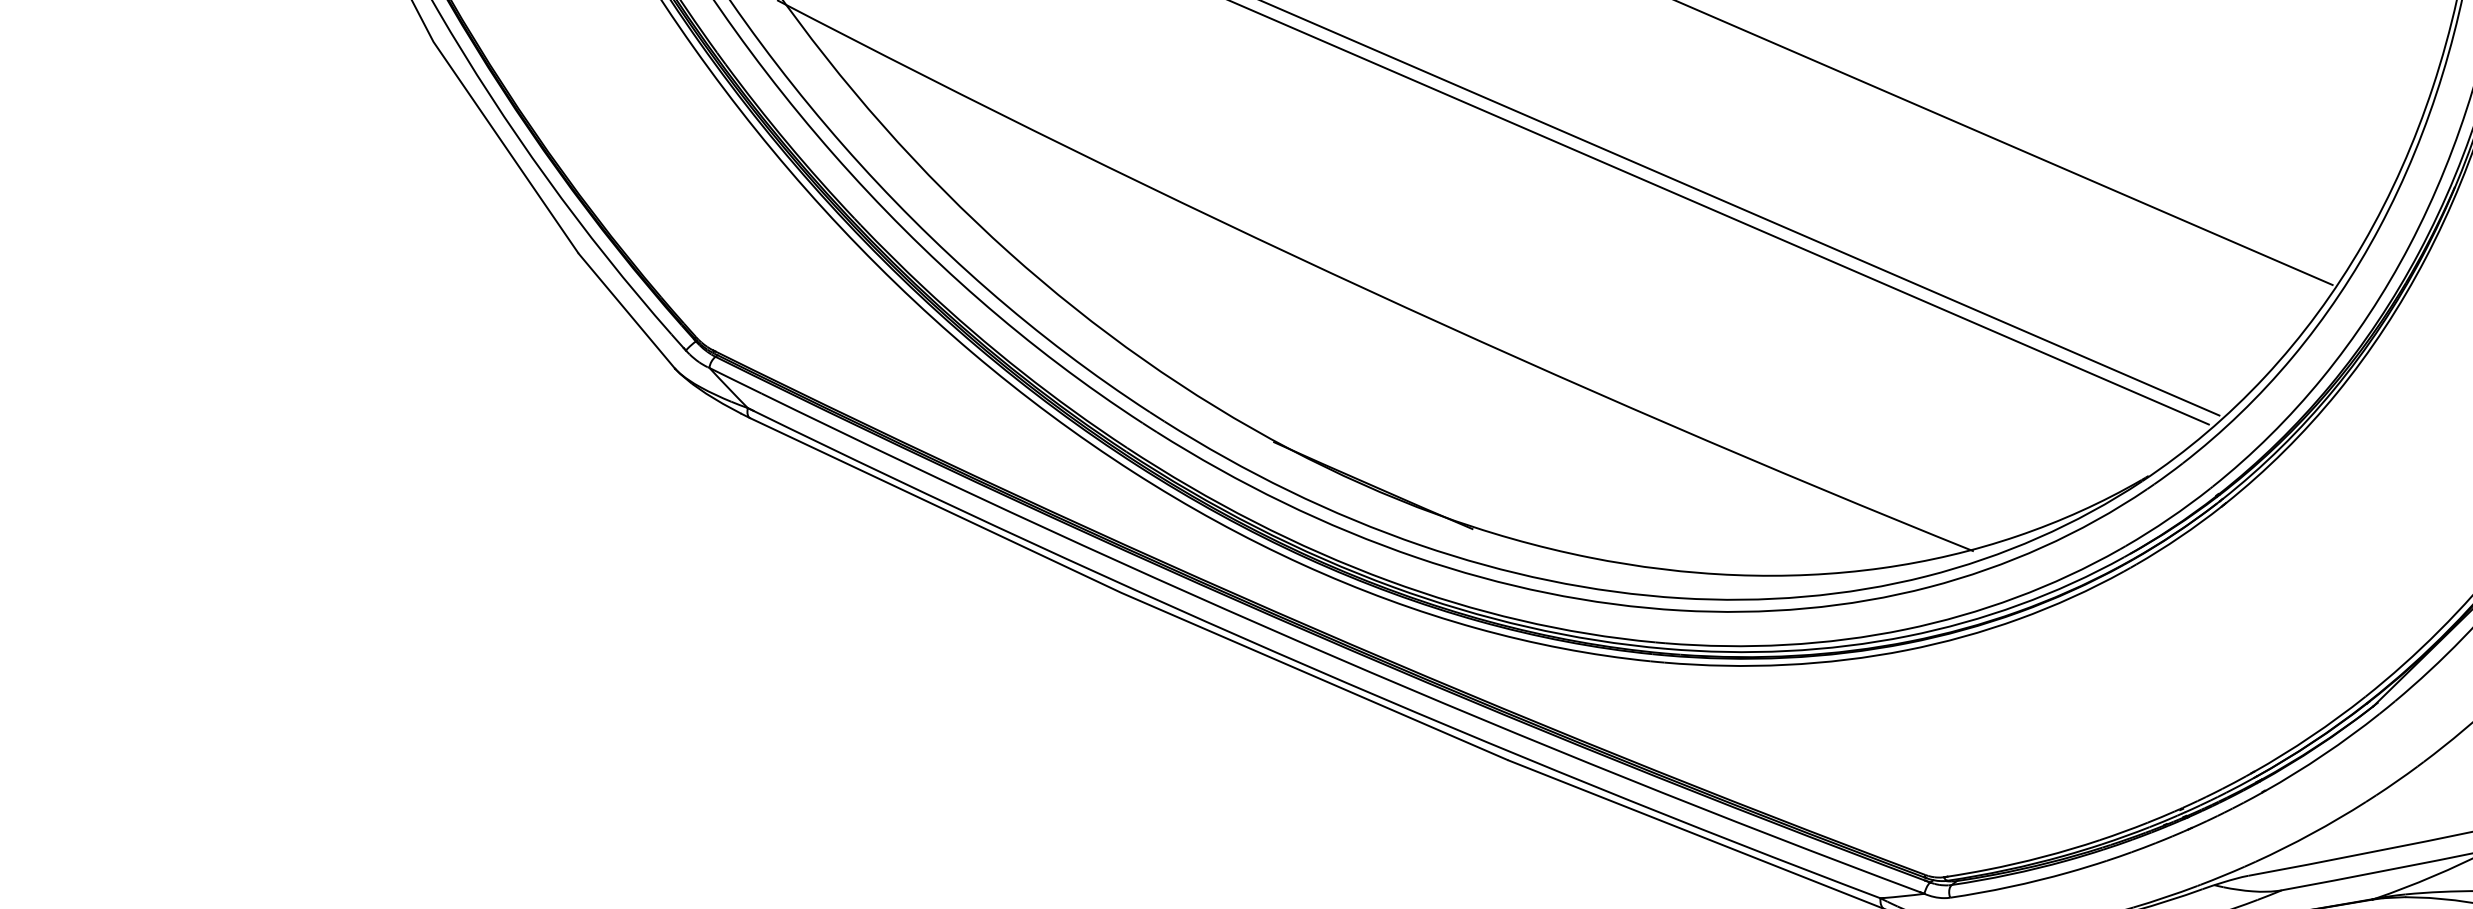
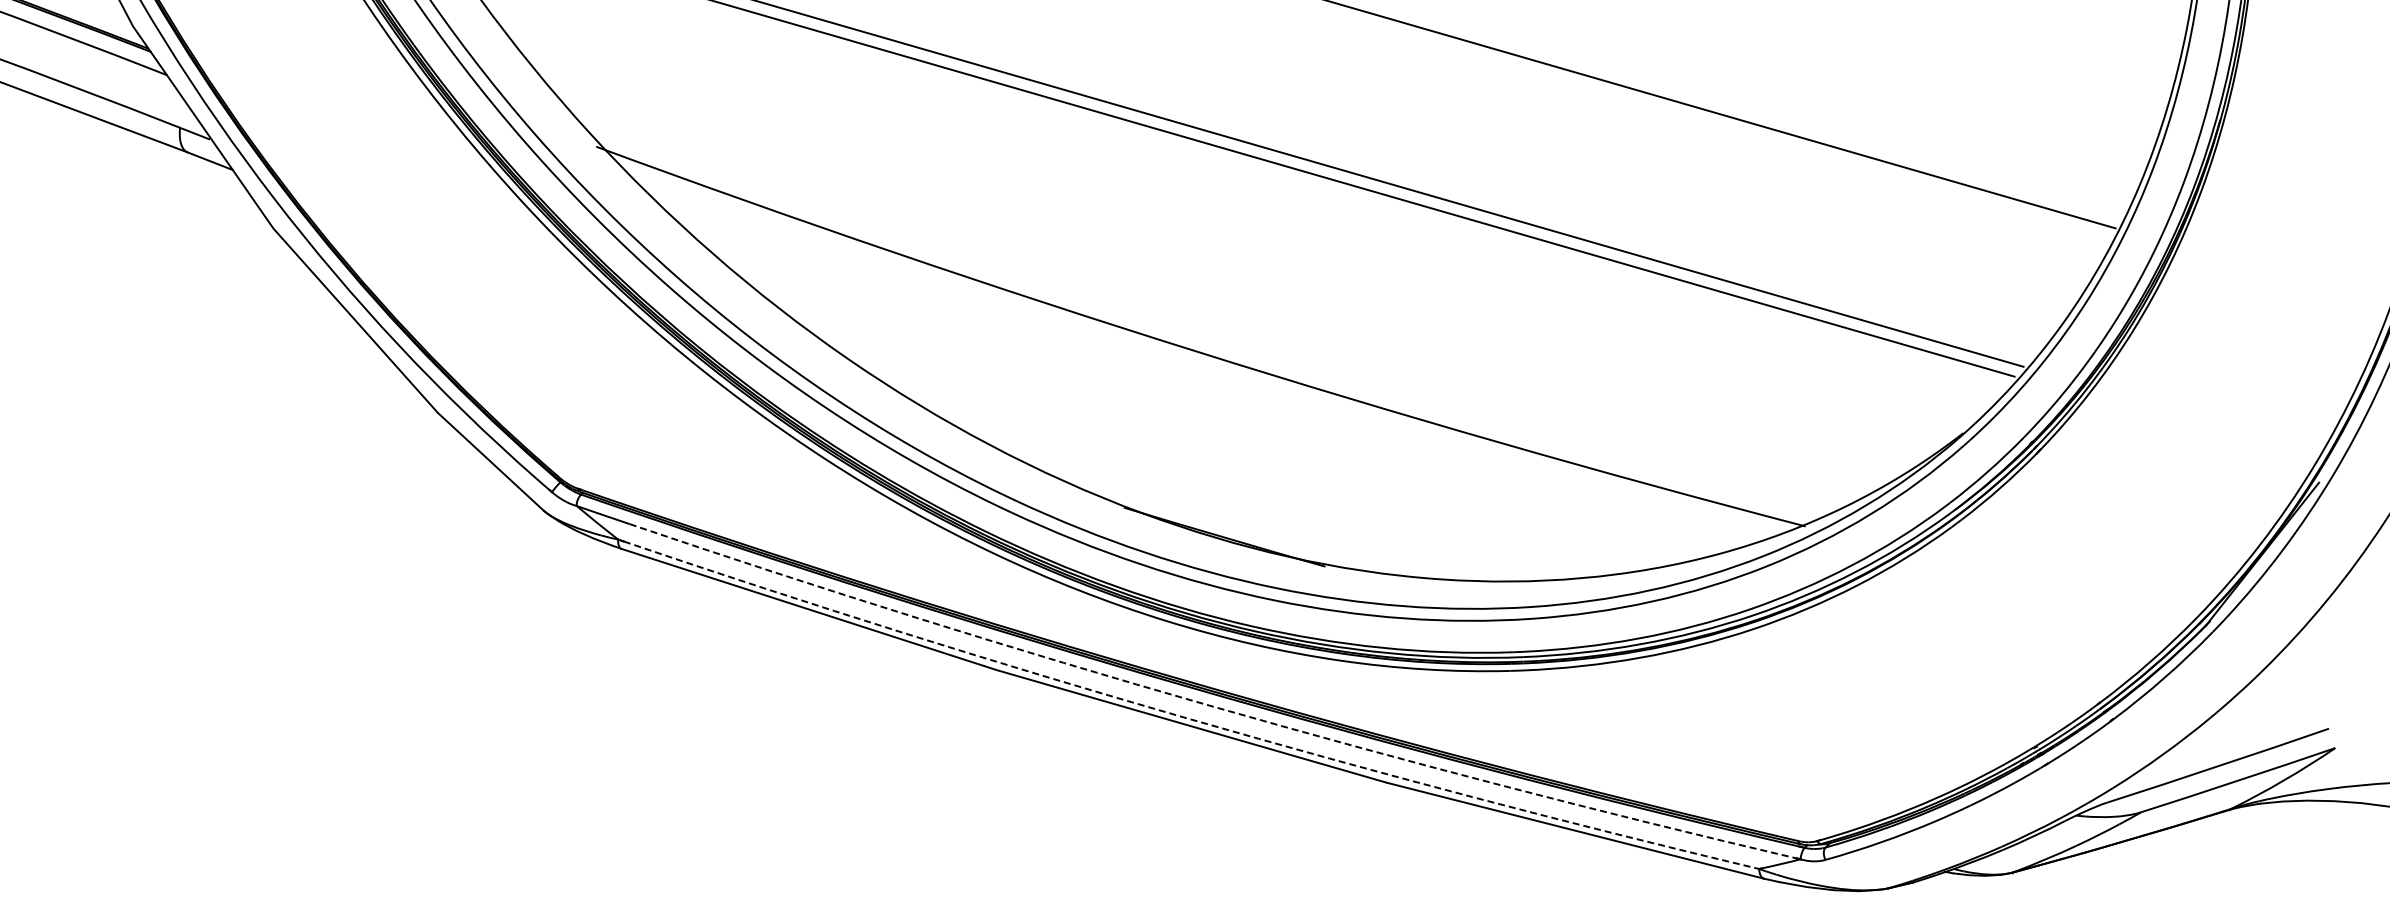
arc: (1335, 657) -> (1209, 705), solid -> dashed
arc: (1311, 667) -> (1187, 718), solid -> dashed

